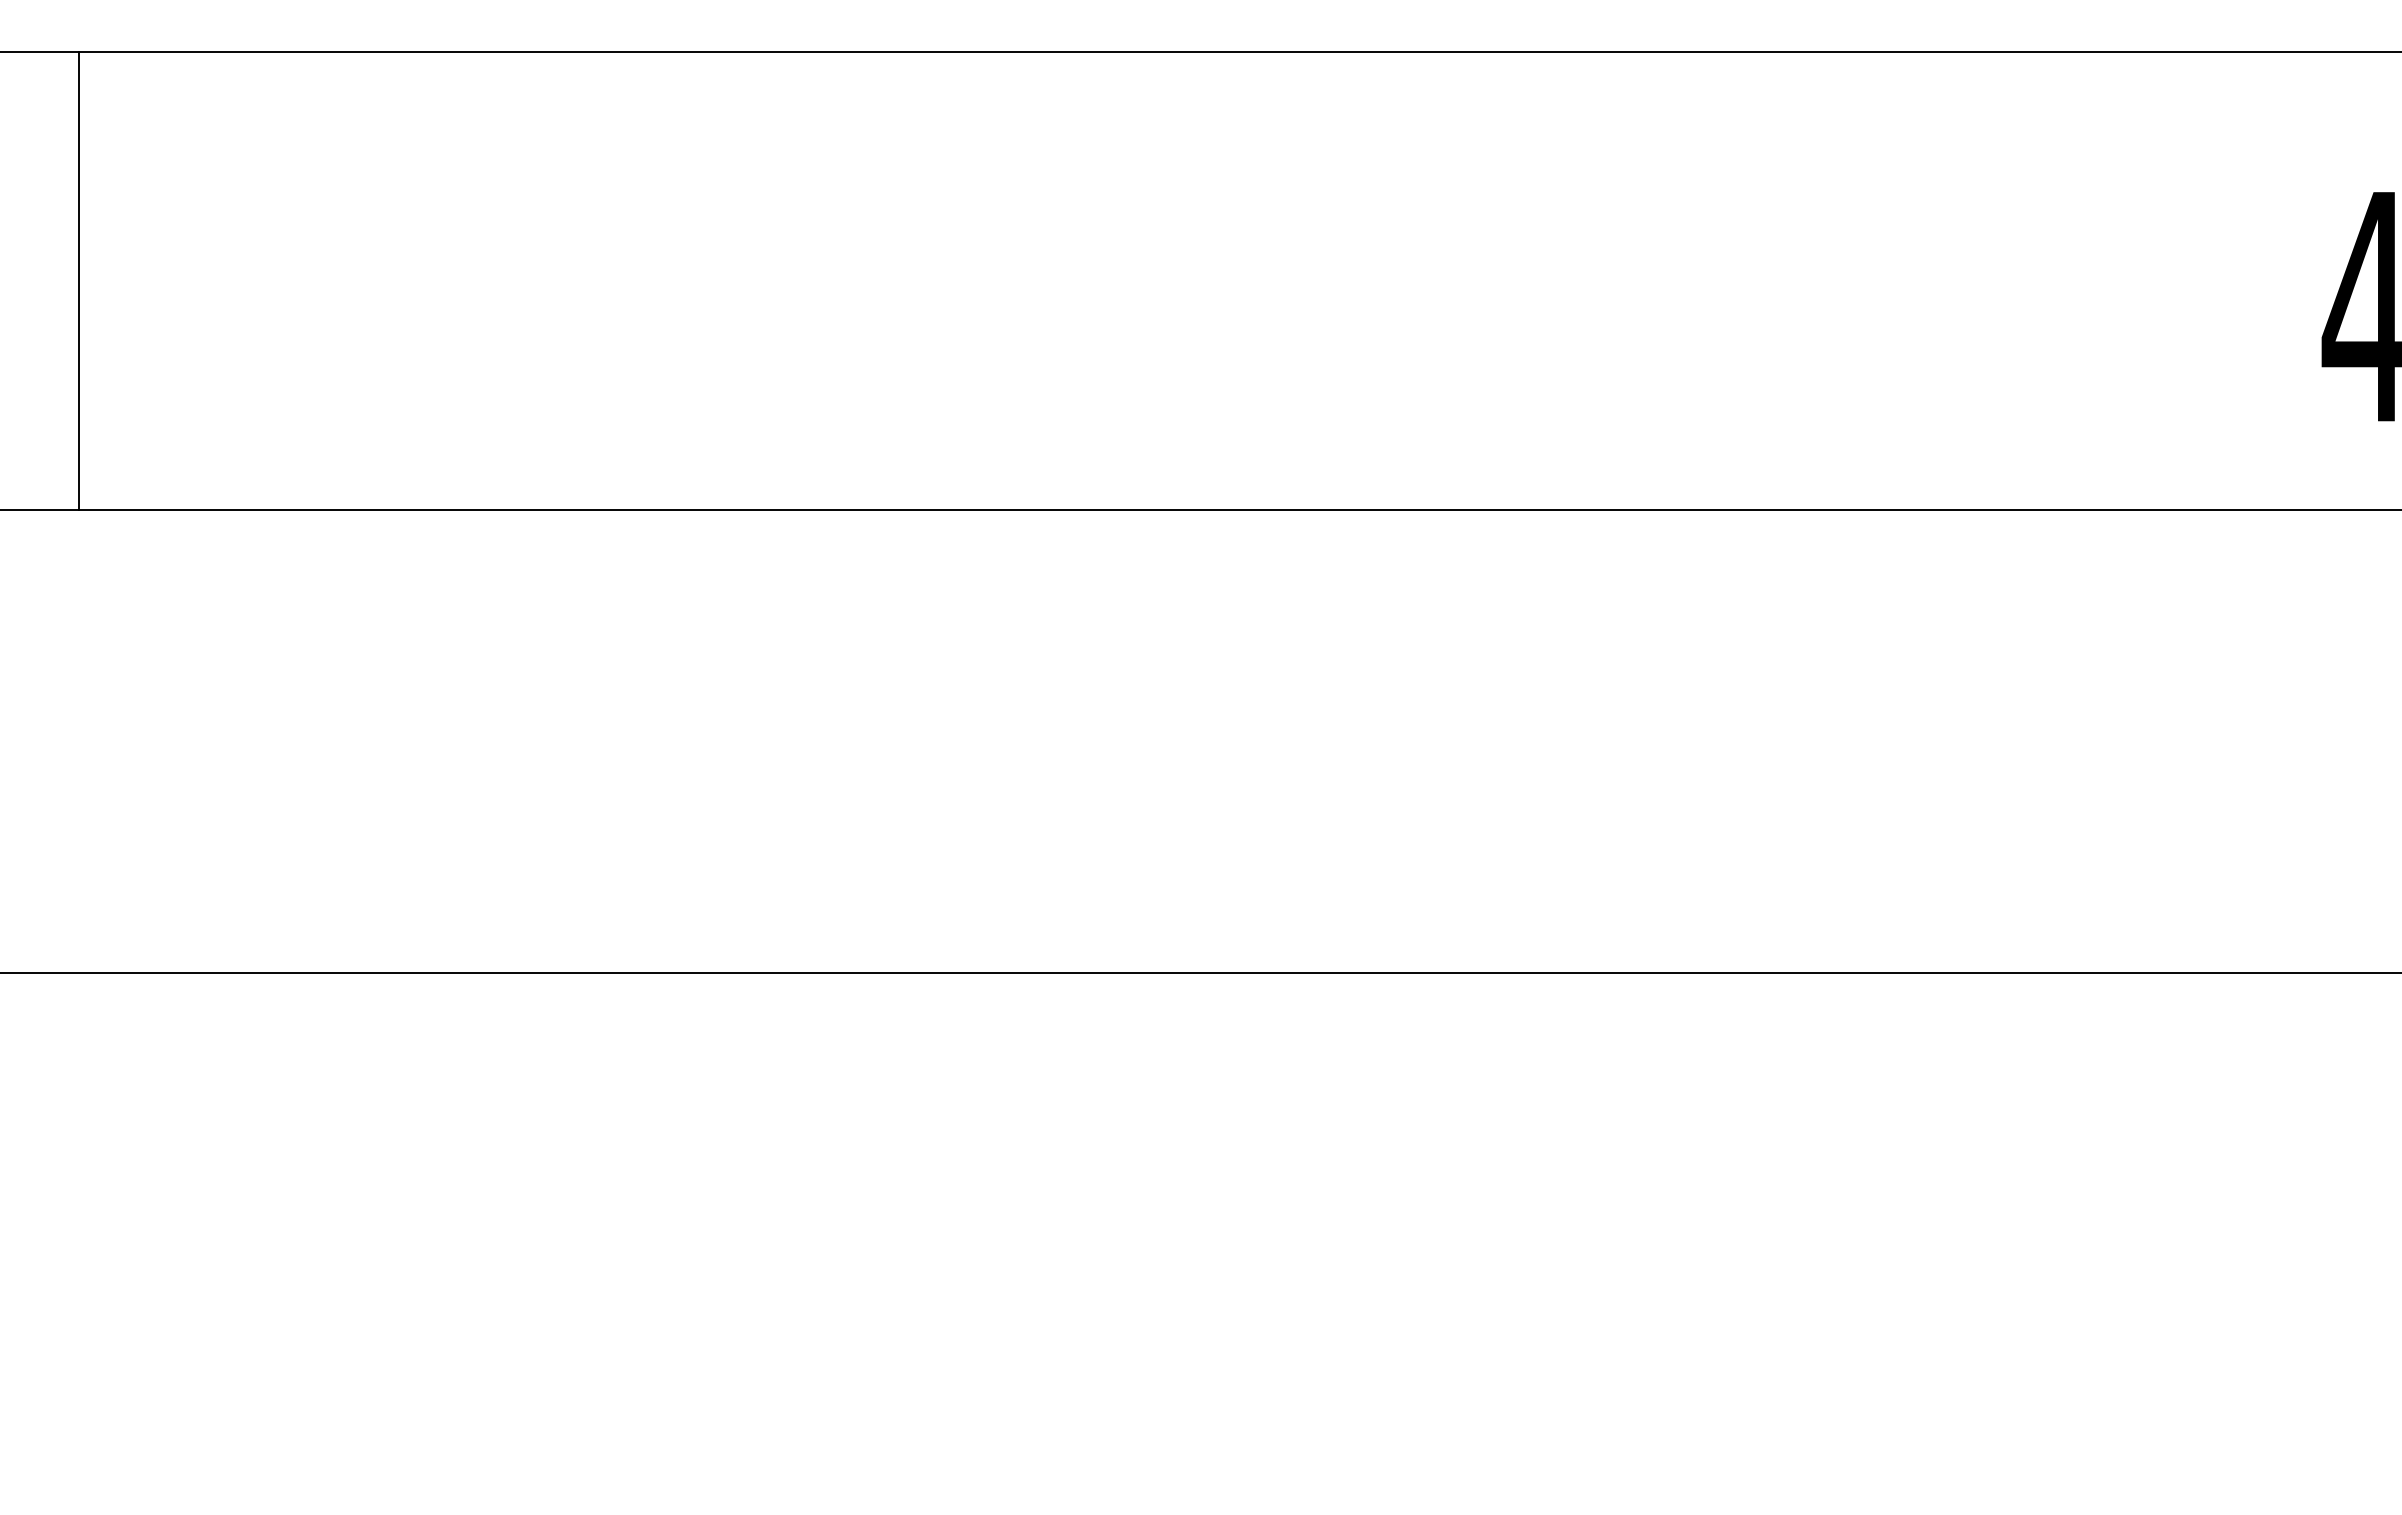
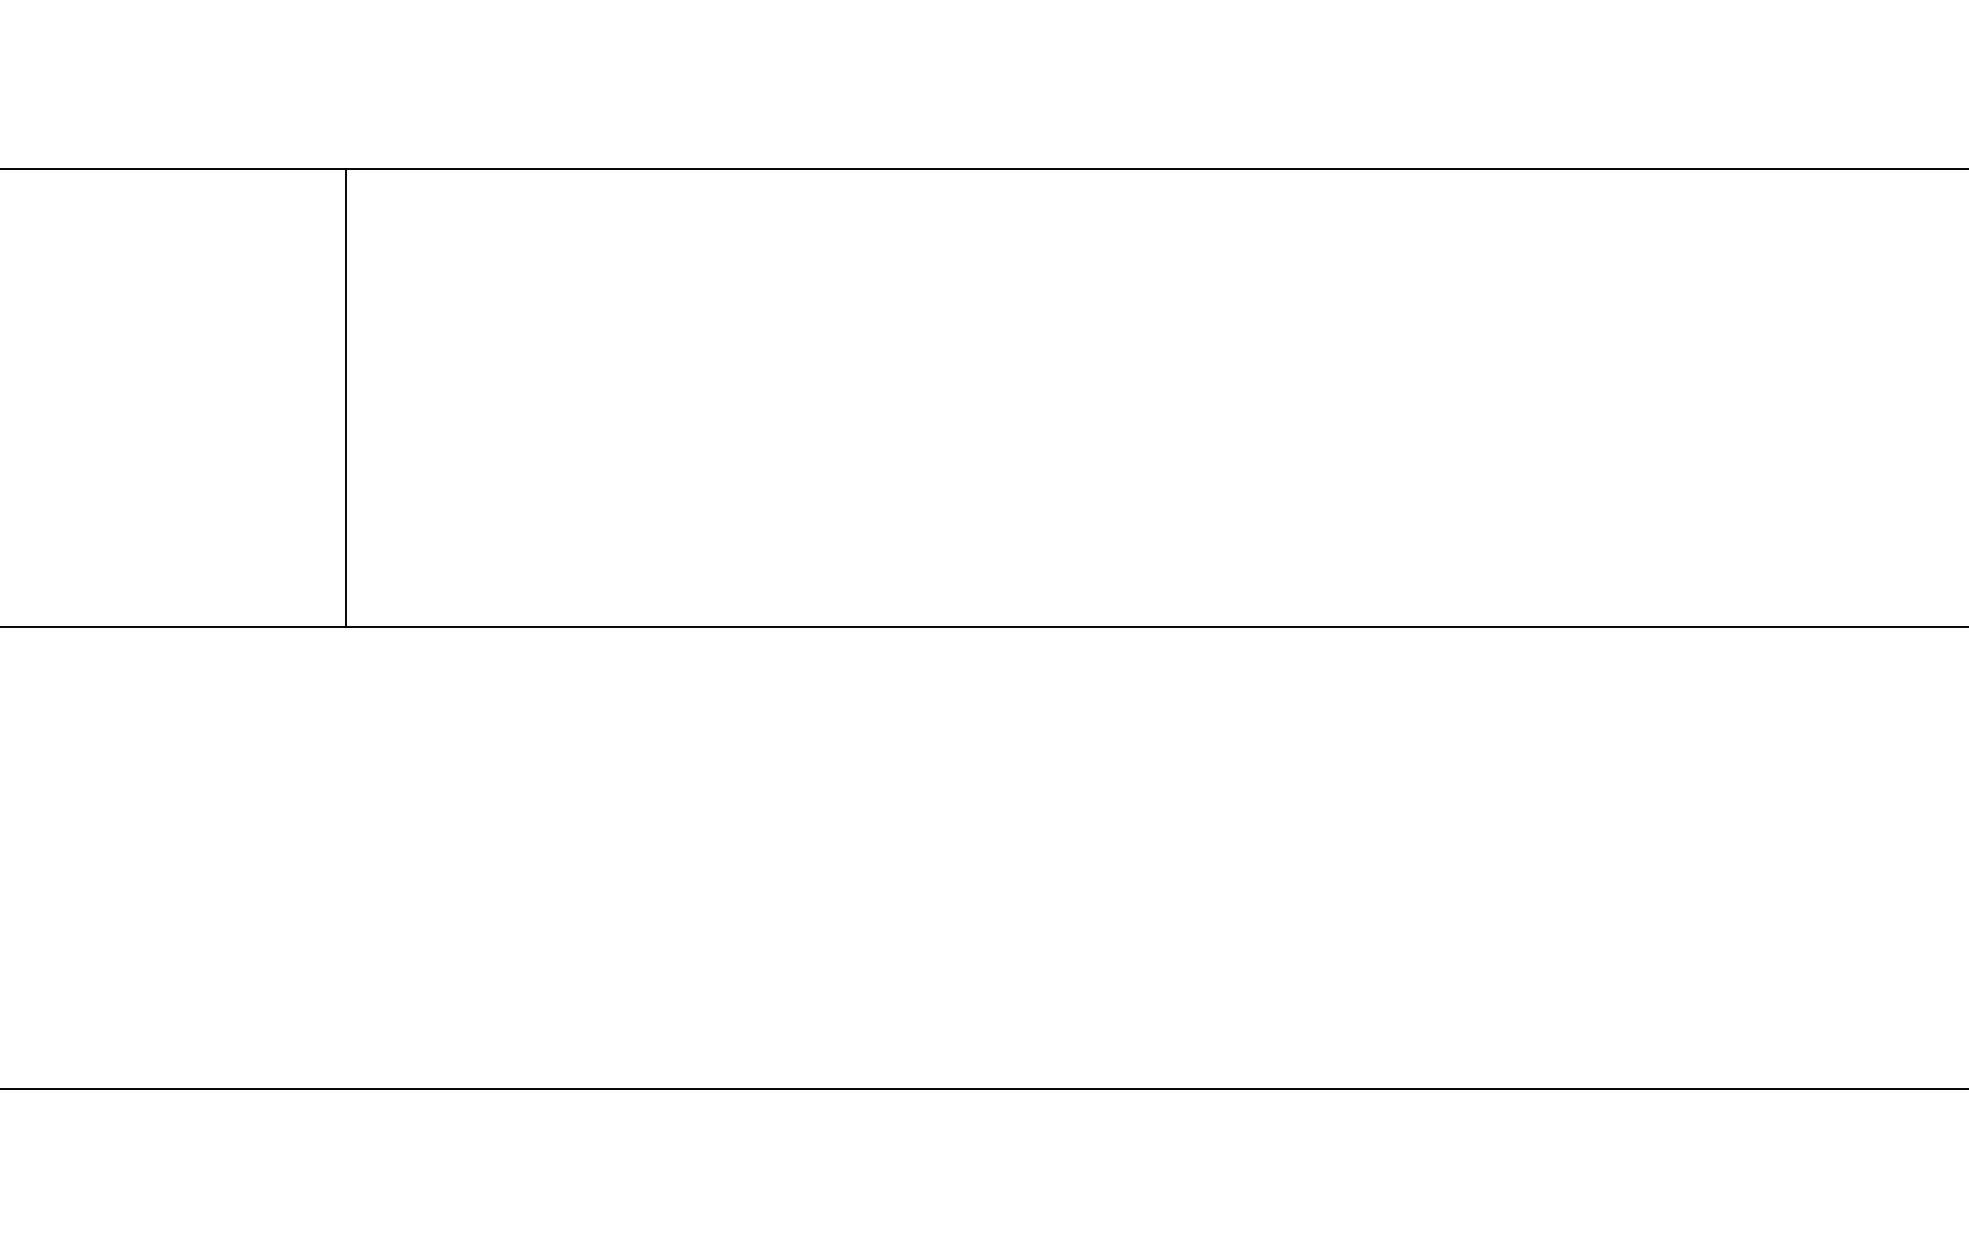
line: (78, 281) -> (346, 397), moved

